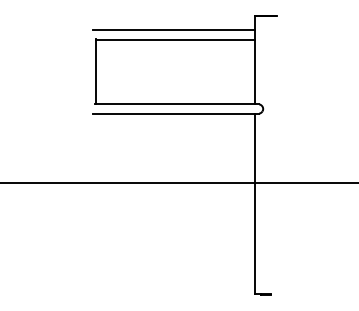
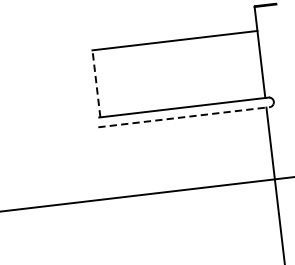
line: (173, 30) -> (171, 31), removed
line: (96, 71) -> (96, 83), solid -> dashed
line: (176, 113) -> (184, 116), solid -> dashed

